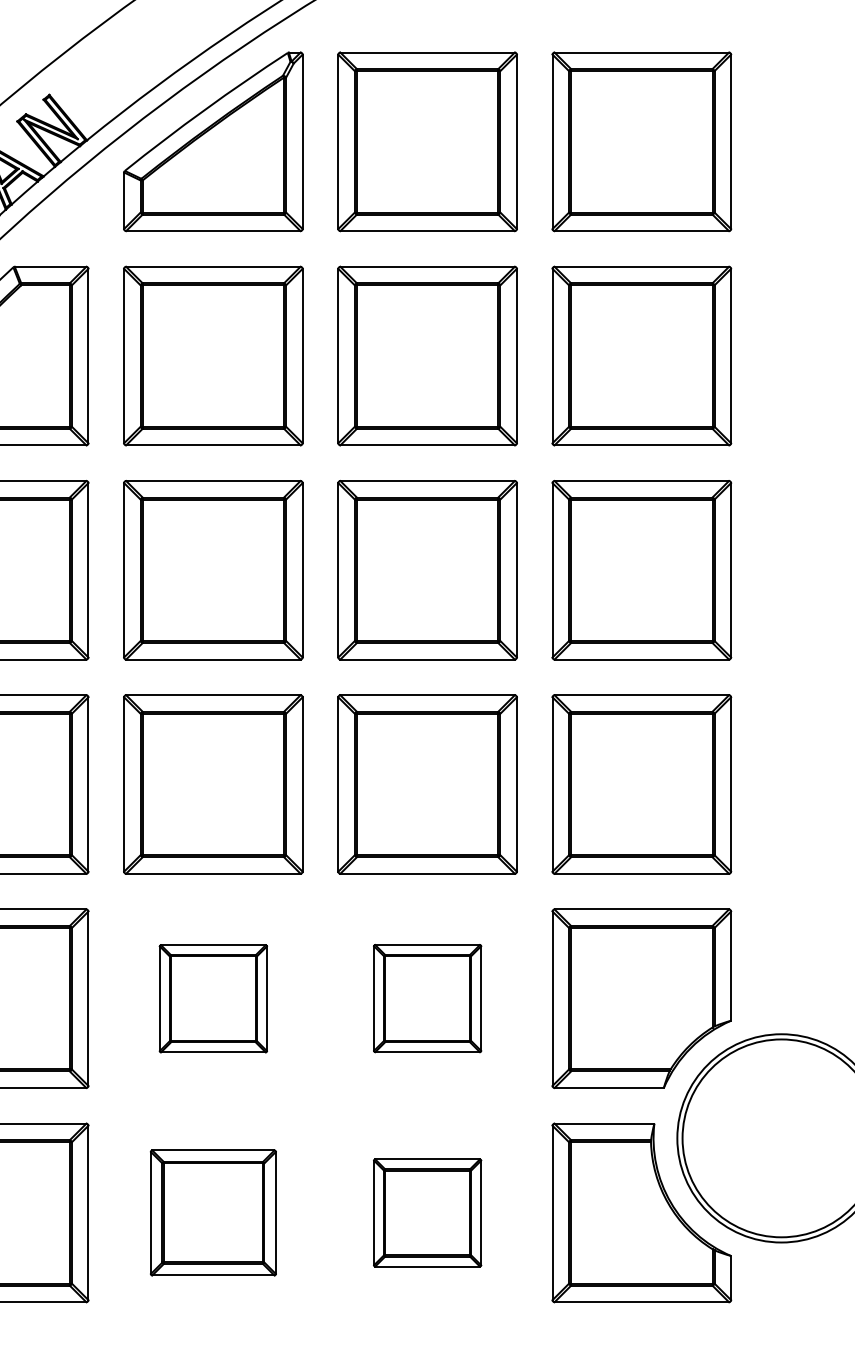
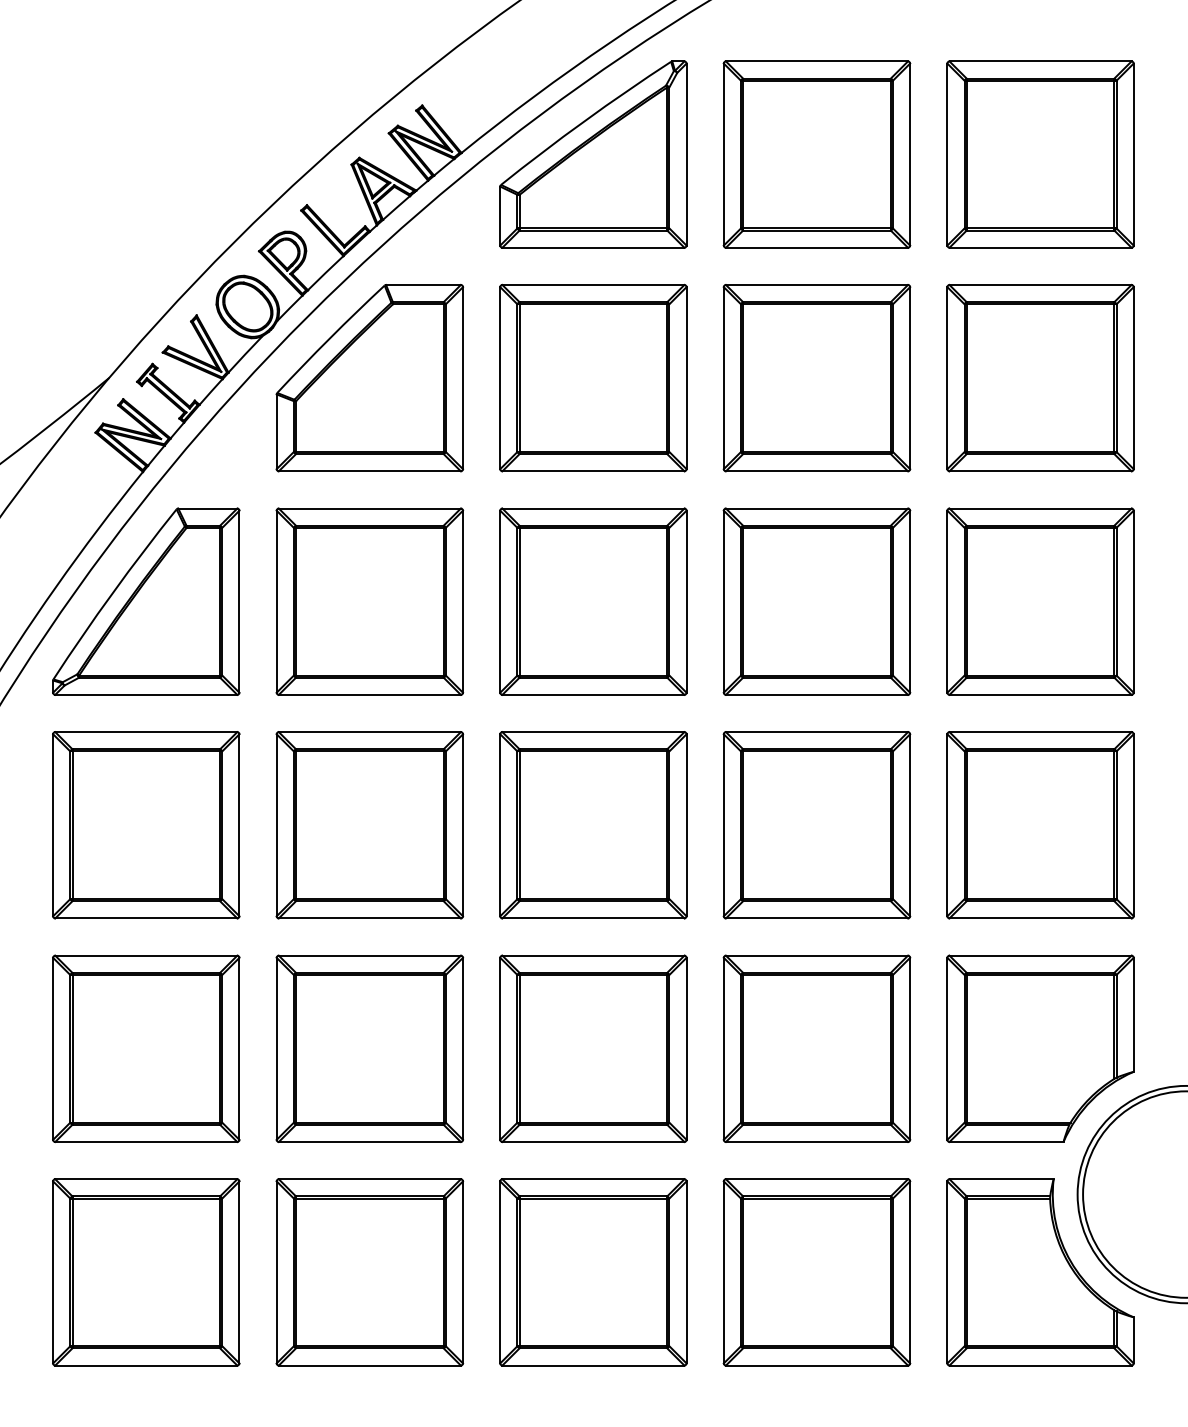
part: (213, 998) -> (593, 1048), size x1.67
part: (427, 998) -> (816, 1048), size x1.67
part: (213, 1213) -> (593, 1272), size x1.43
part: (427, 1213) -> (816, 1272), size x1.67

